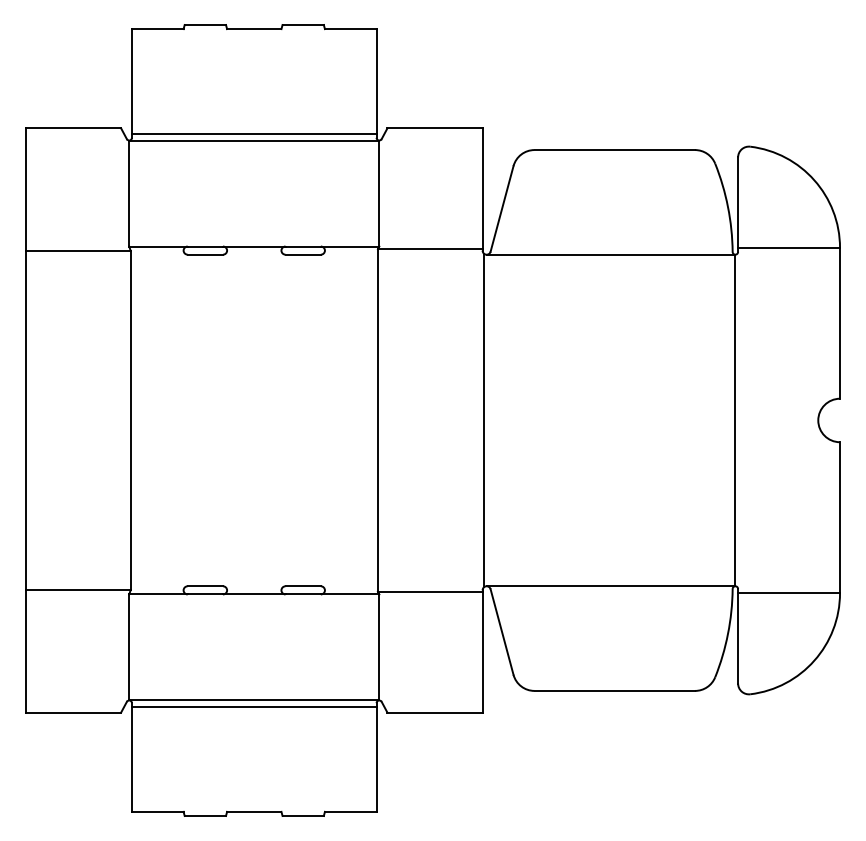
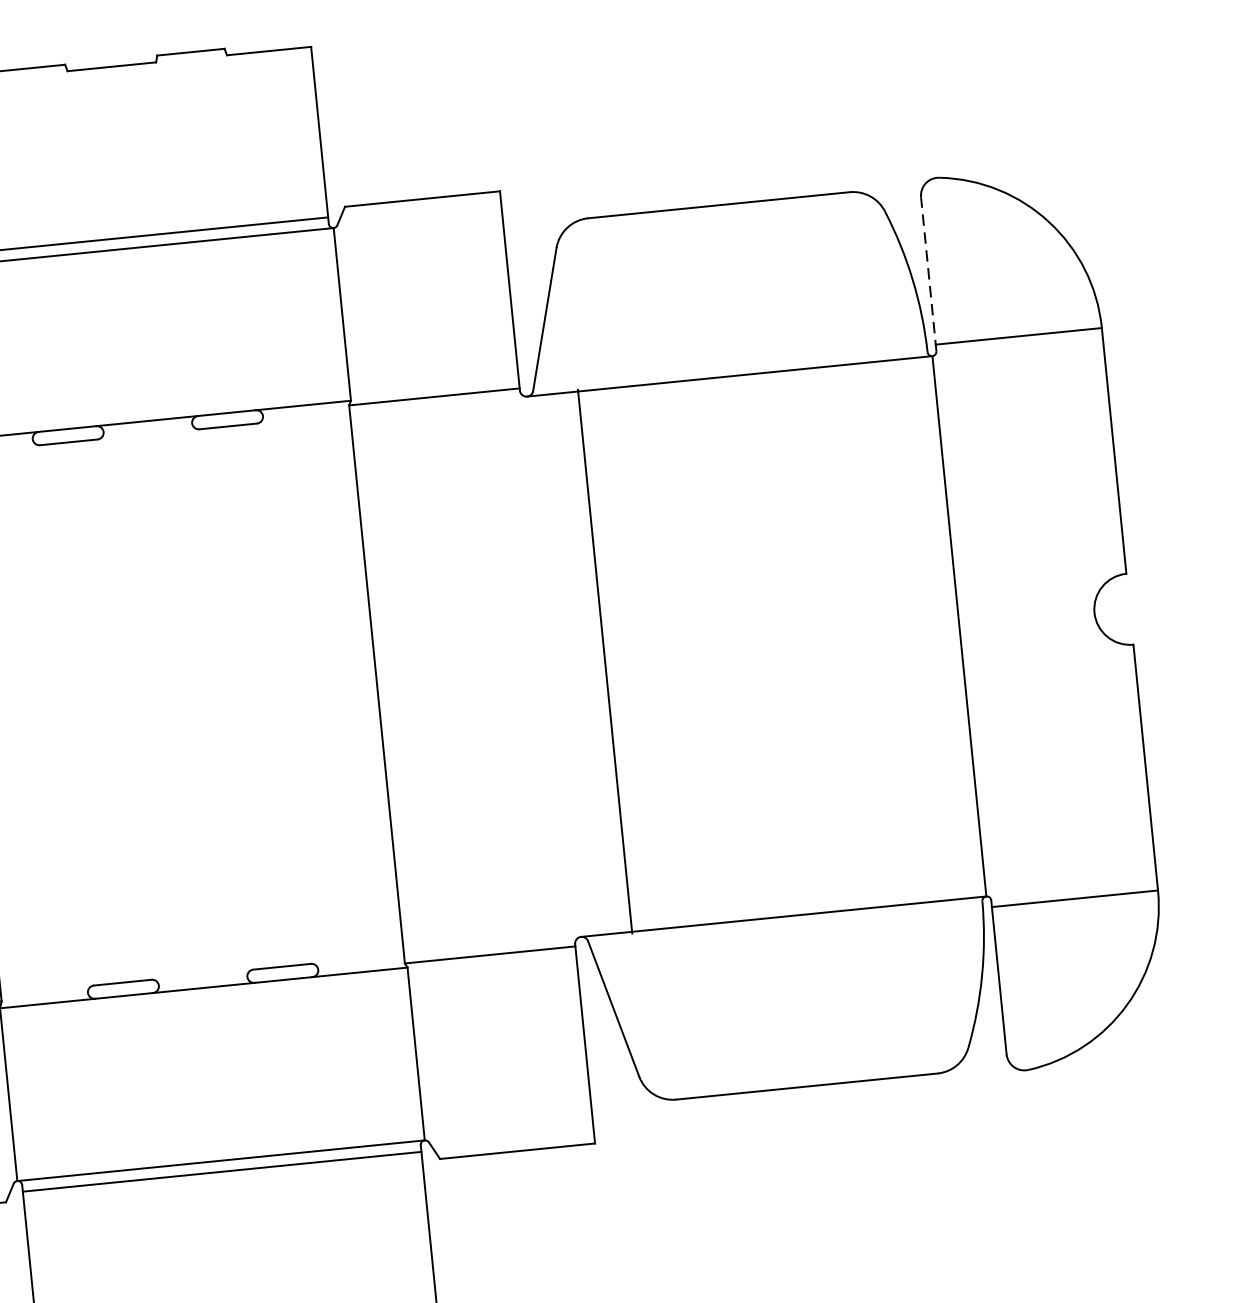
line: (738, 204) -> (929, 273), solid -> dashed
line: (483, 420) -> (604, 661), moved

